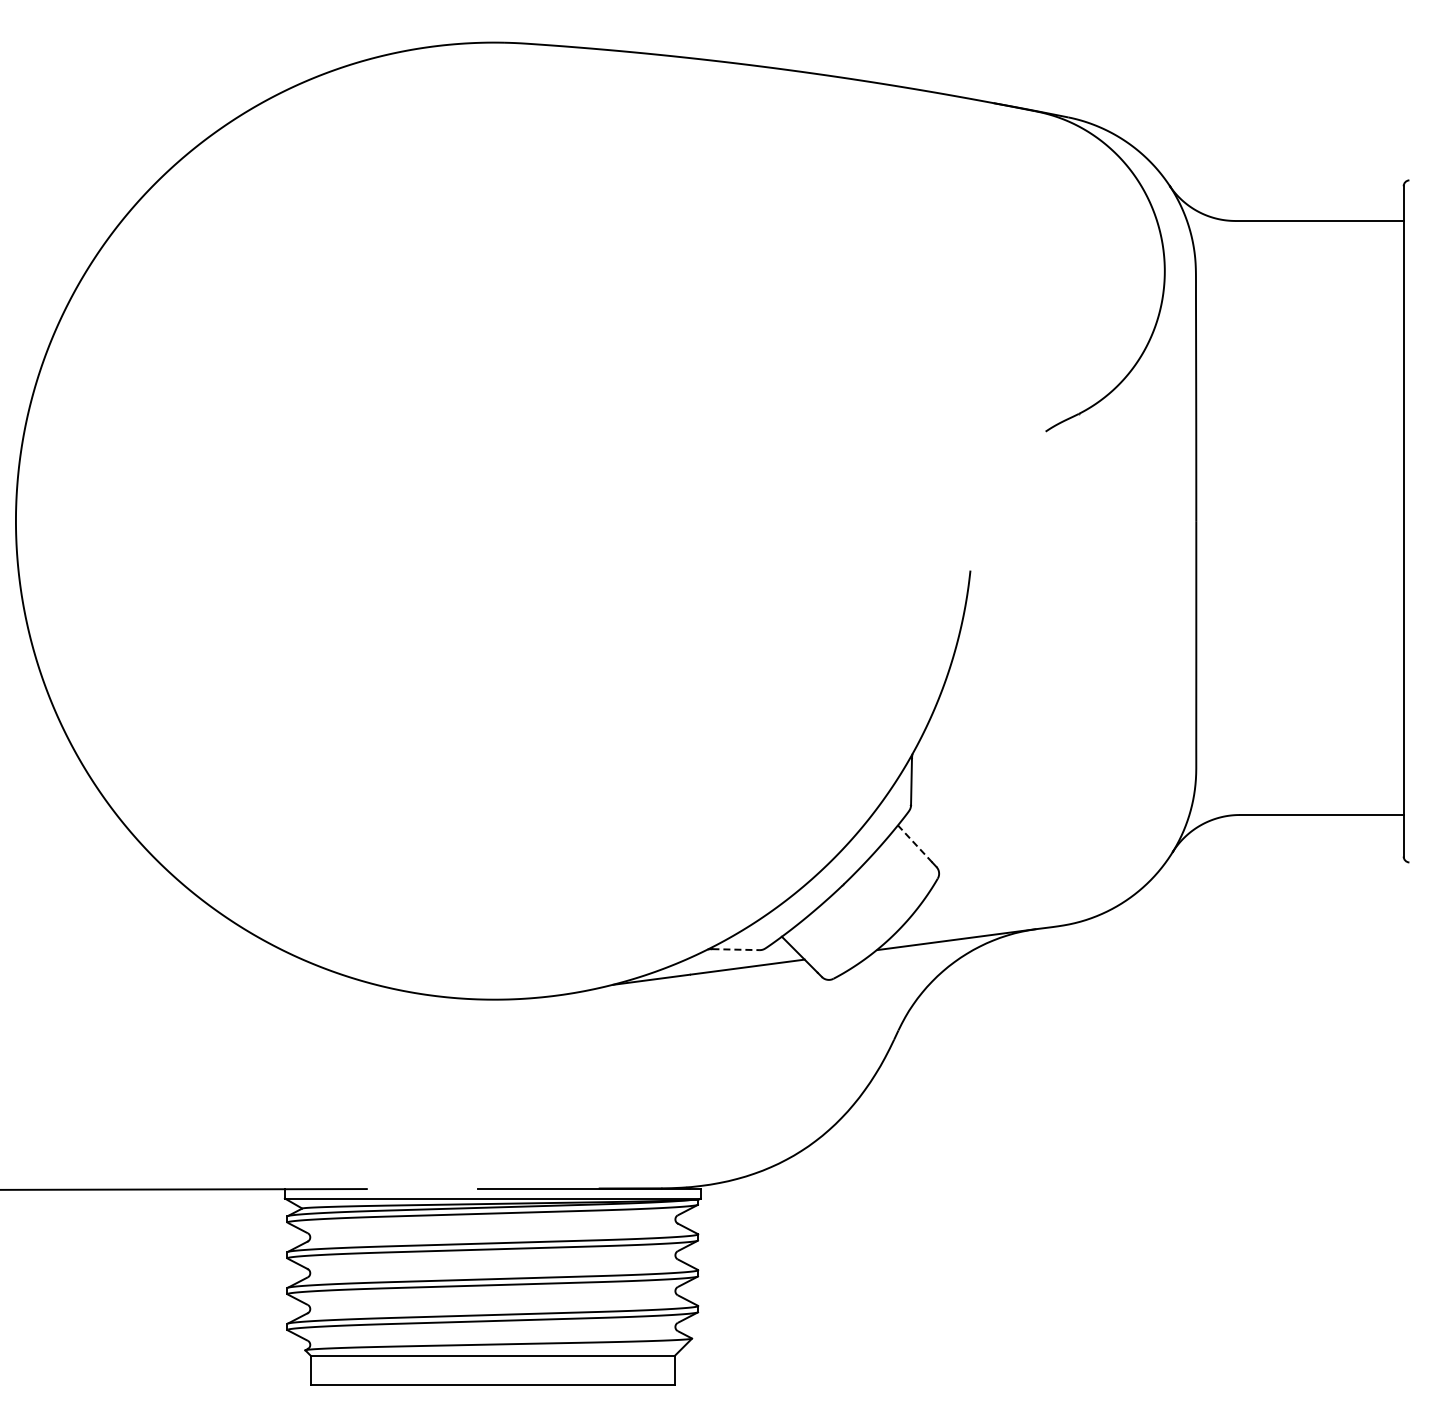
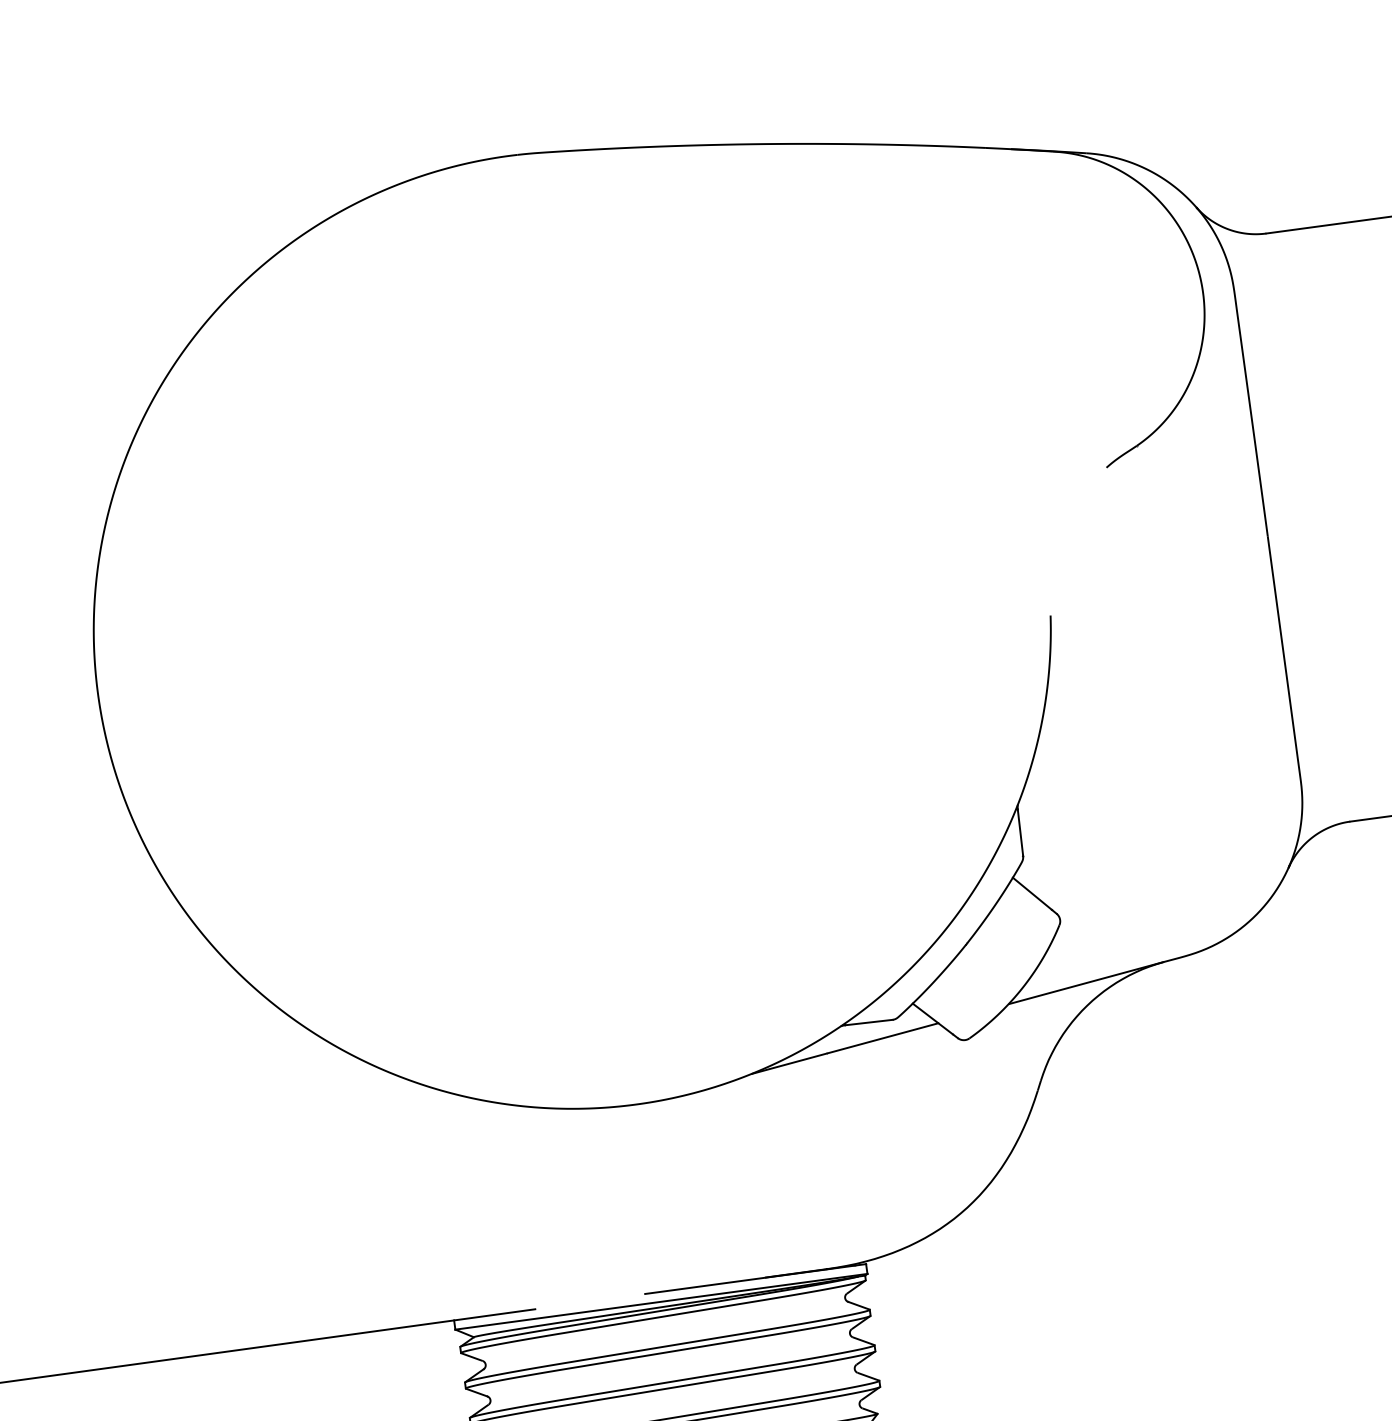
line: (914, 843) -> (1031, 893), dashed -> solid
line: (736, 949) -> (869, 1022), dashed -> solid

